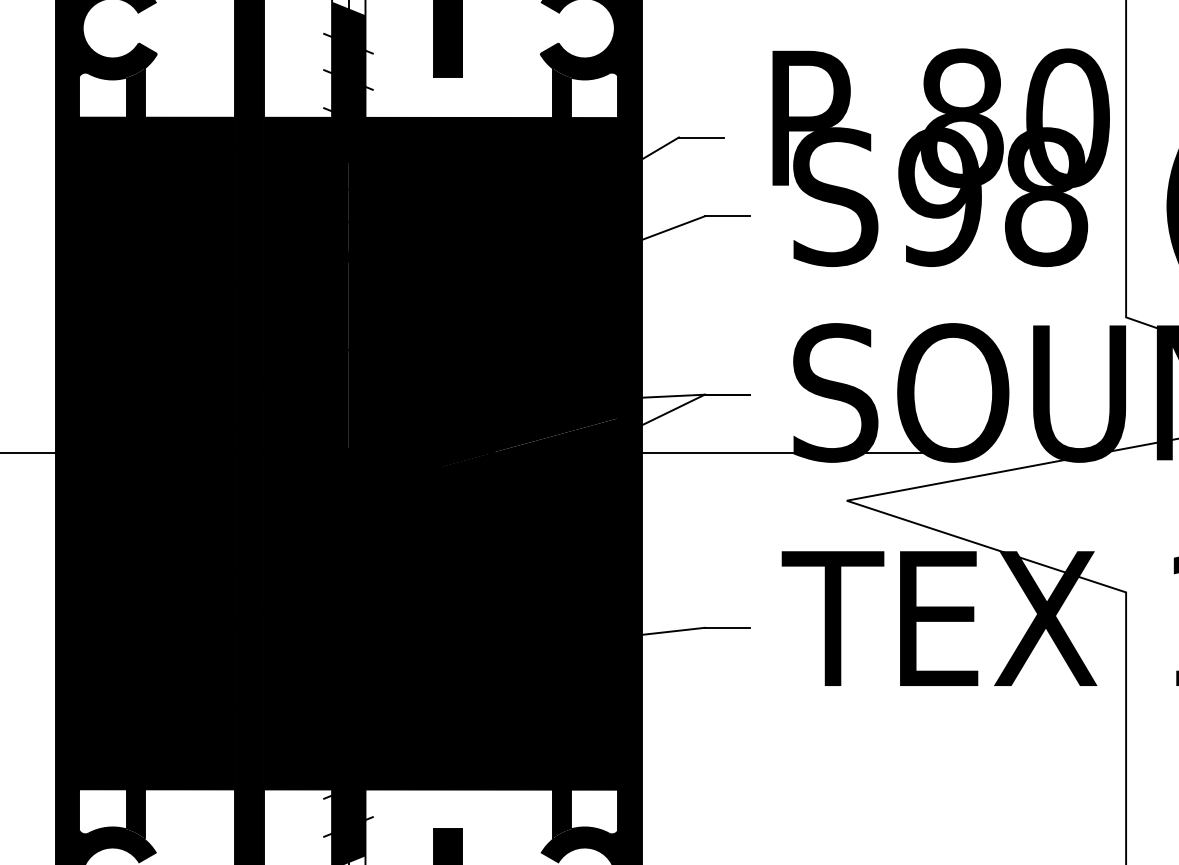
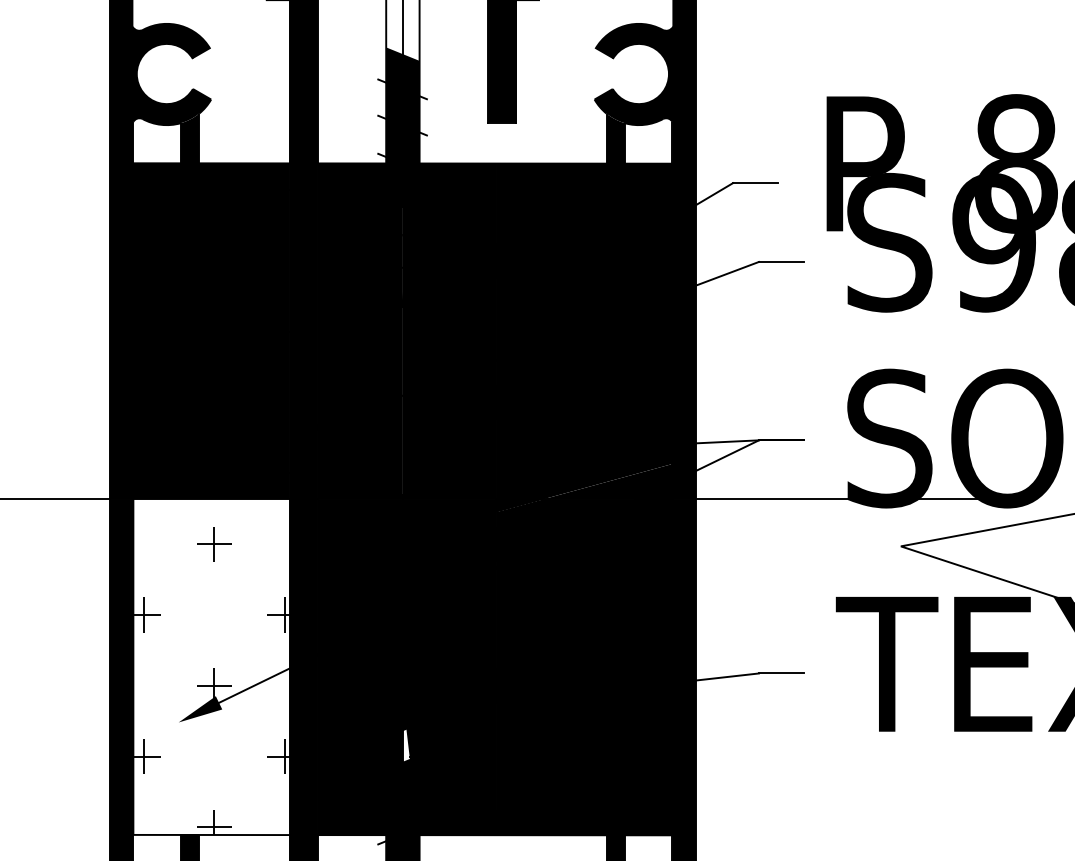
fill: (157, 621) -> (211, 667), removed
fill: (352, 699) -> (406, 745), removed

